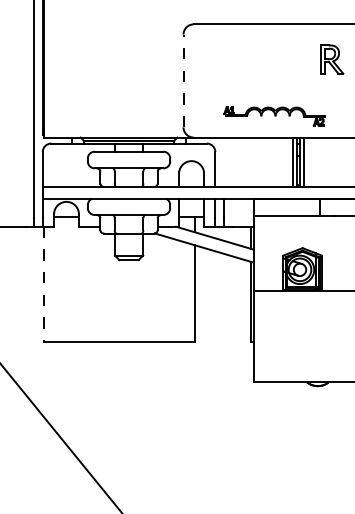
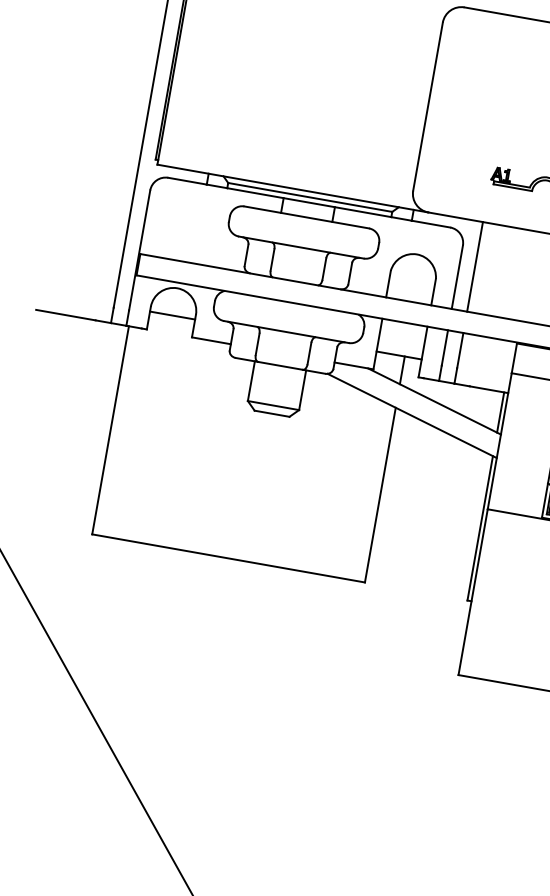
line: (183, 80) -> (428, 105), dashed -> solid
line: (223, 162) -> (474, 267), added
line: (44, 284) -> (111, 430), dashed -> solid

